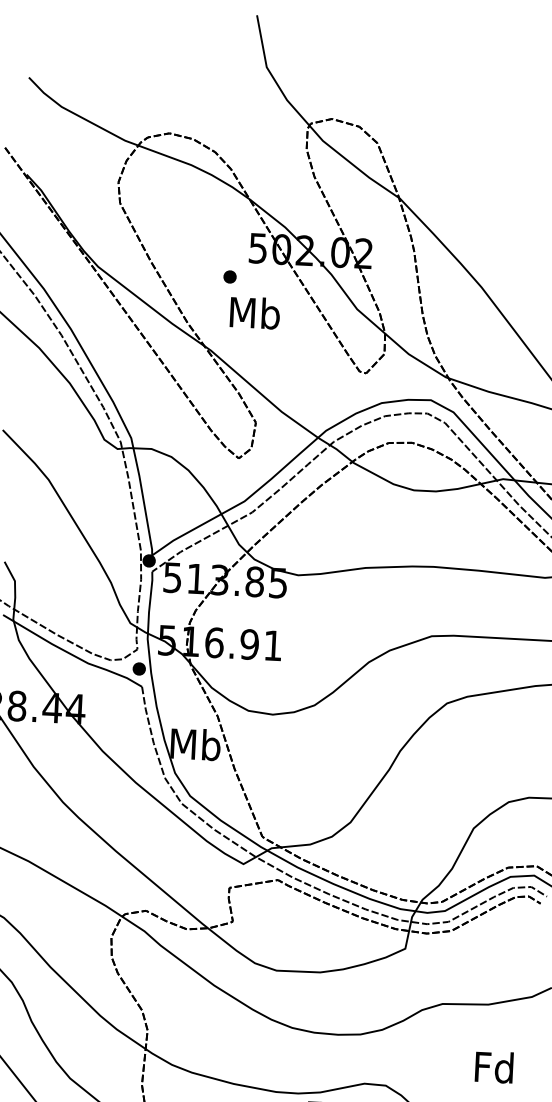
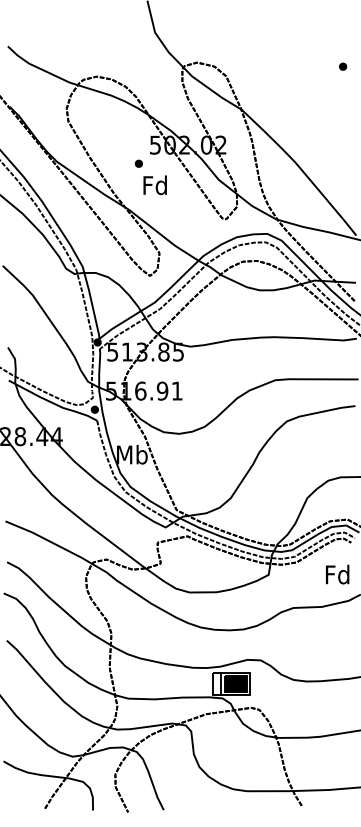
text: (254, 313) -> (155, 185), Mb -> Fd
text: (494, 1067) -> (337, 574), moved

